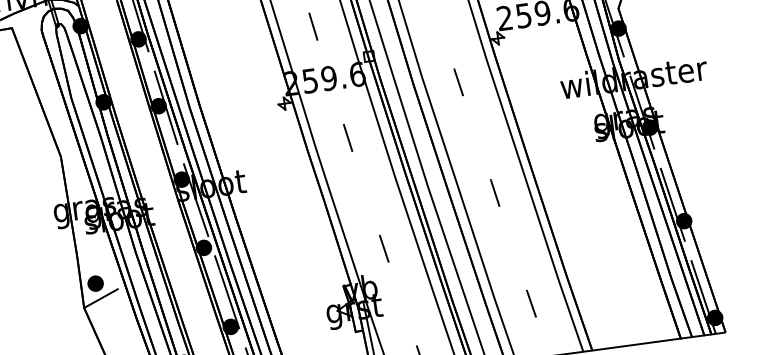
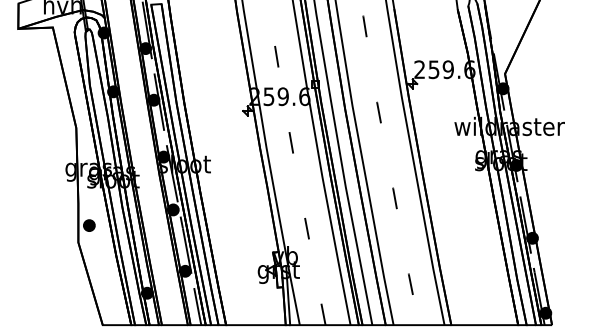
line: (100, 297) -> (91, 236), removed

